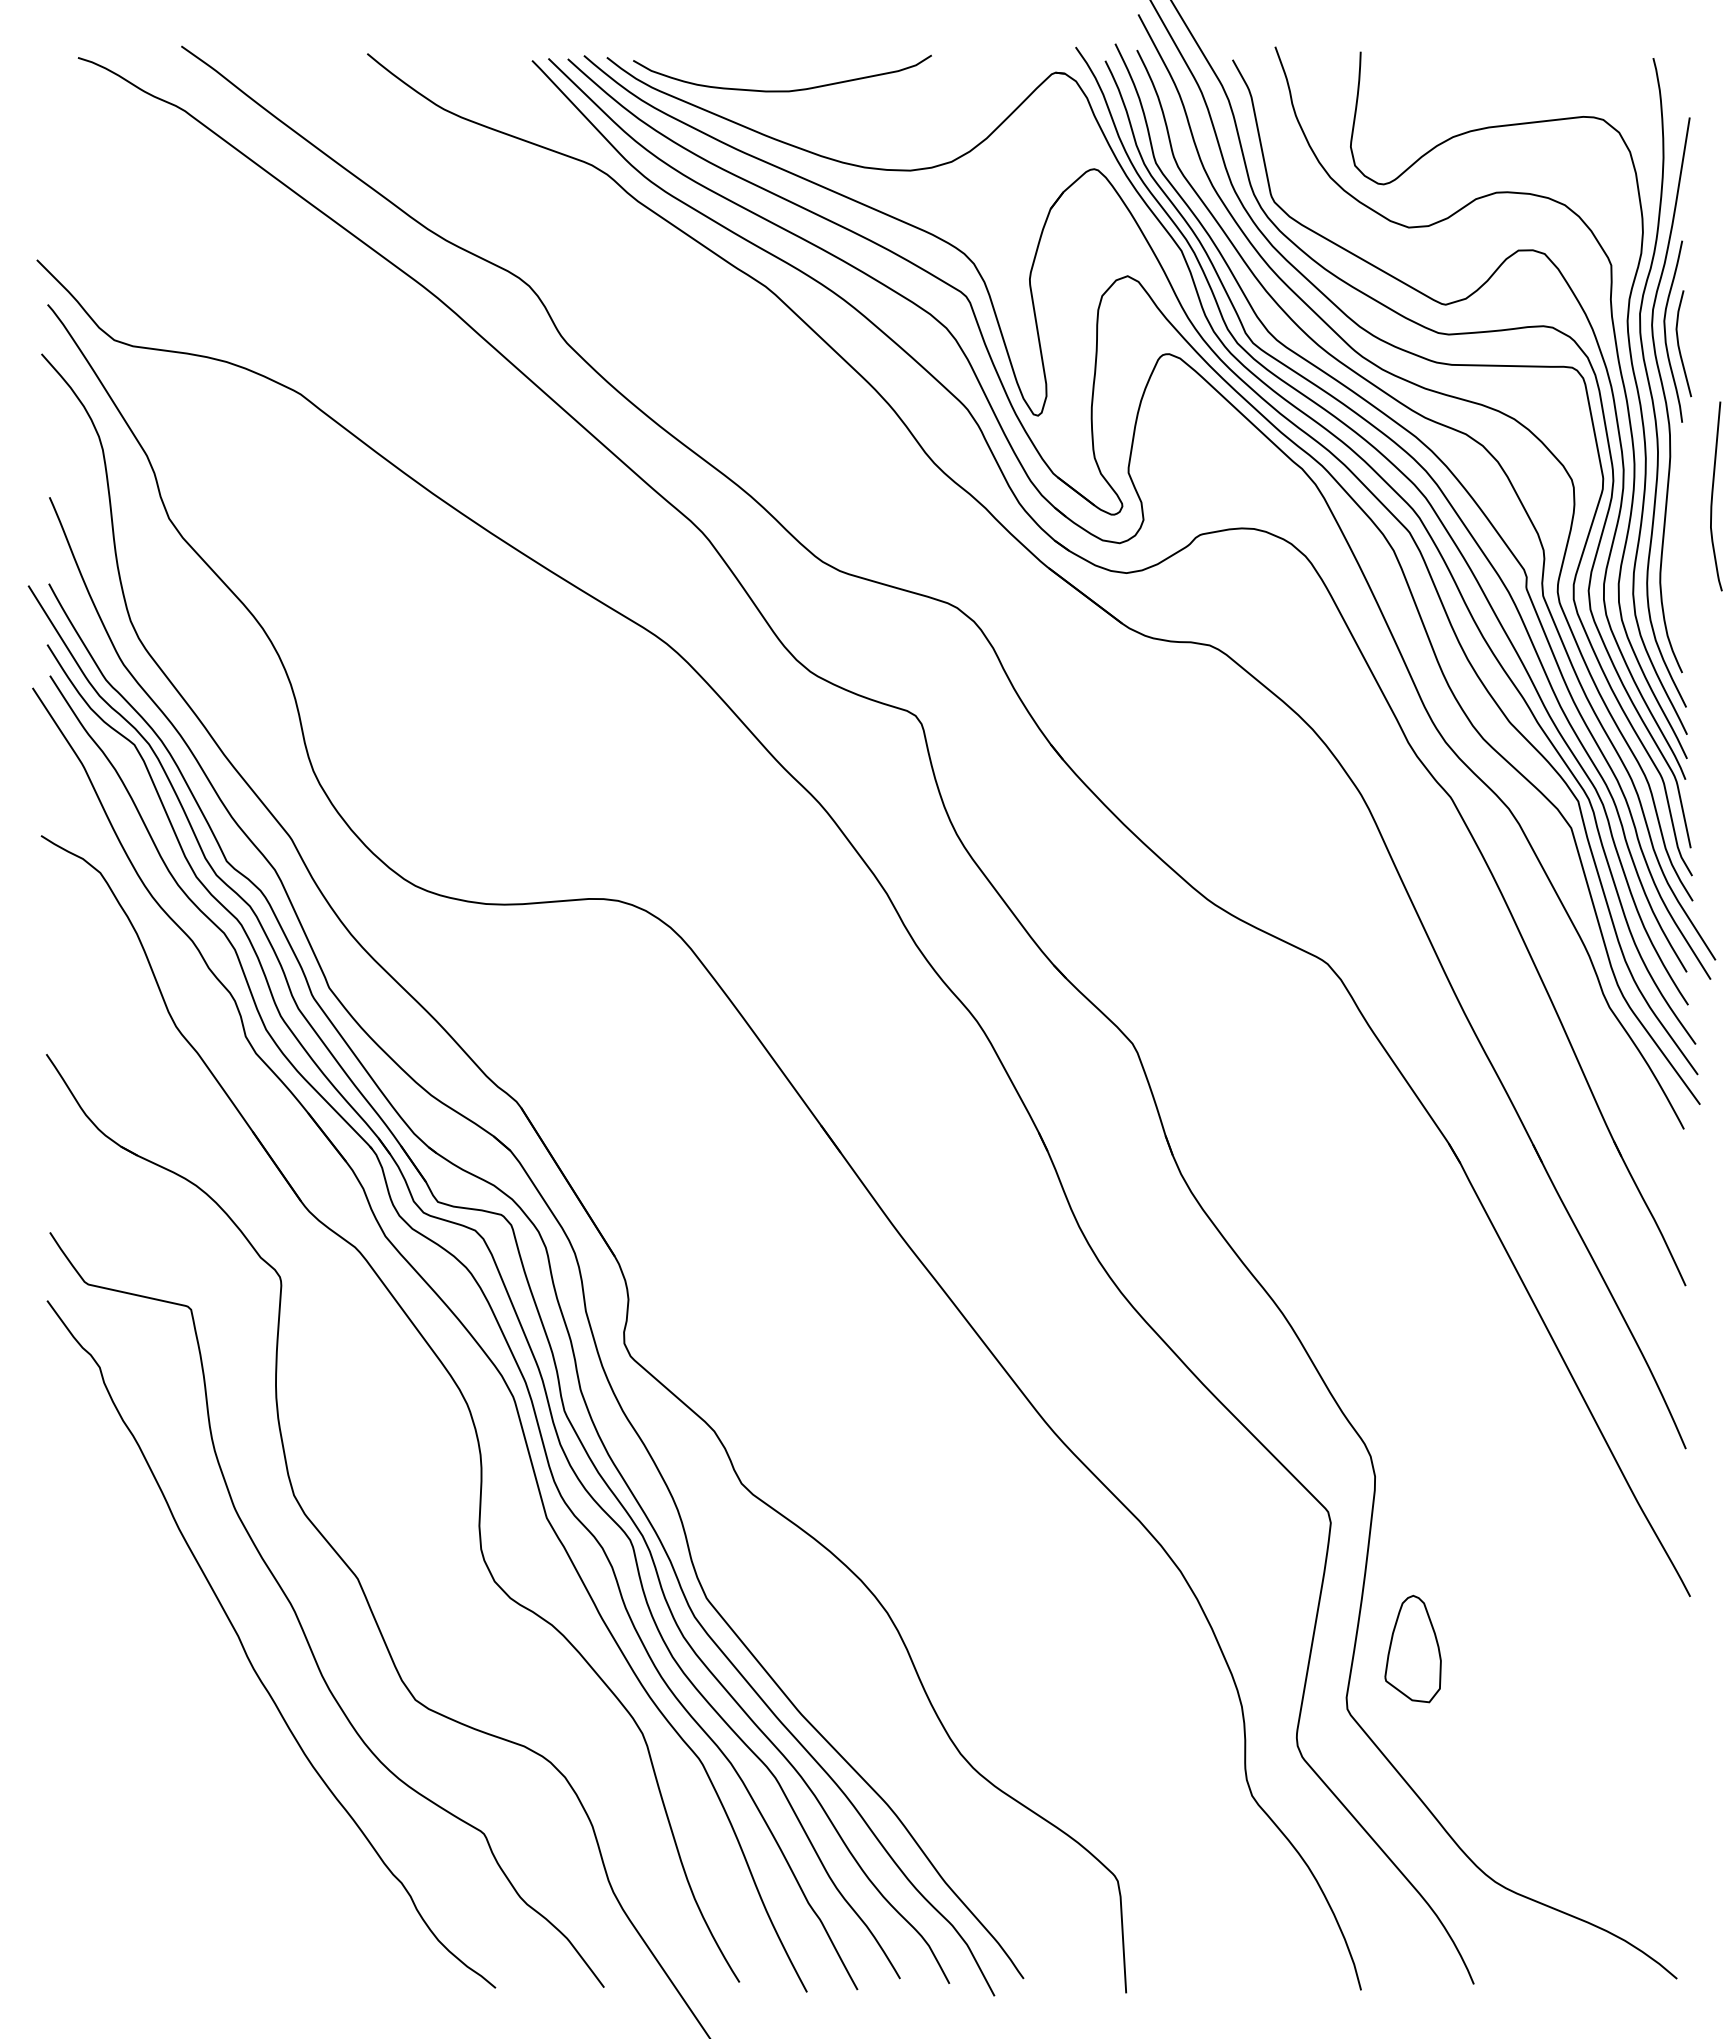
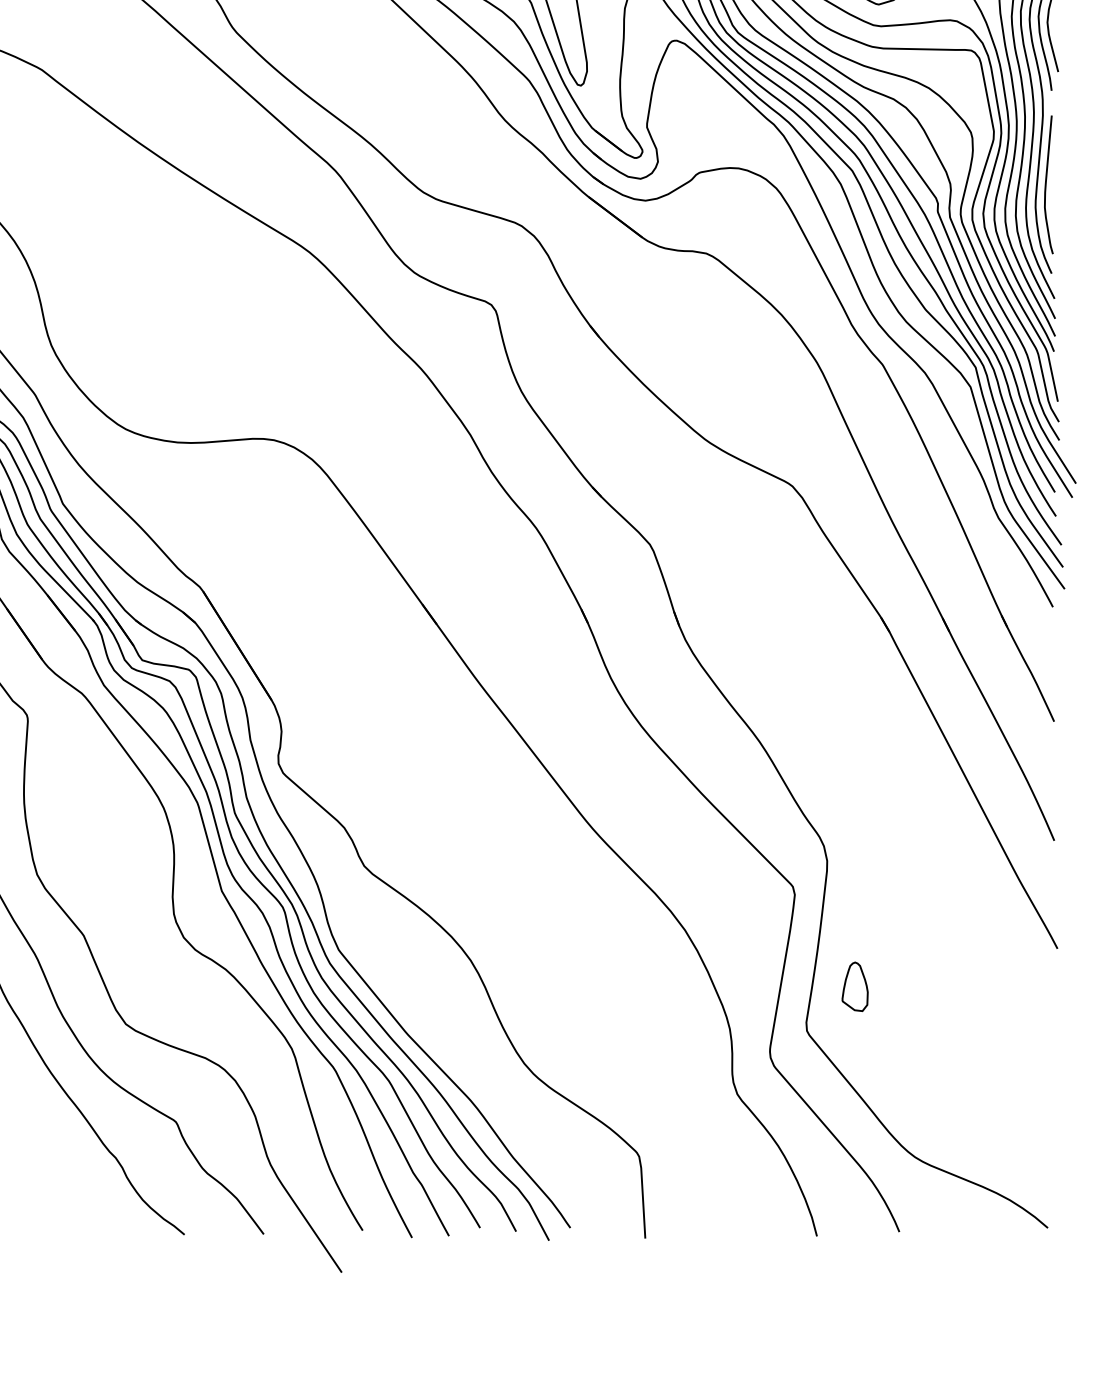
curve: (1713, 495) -> (1046, 184), moved
part: (1413, 1648) -> (855, 986), size x0.62

